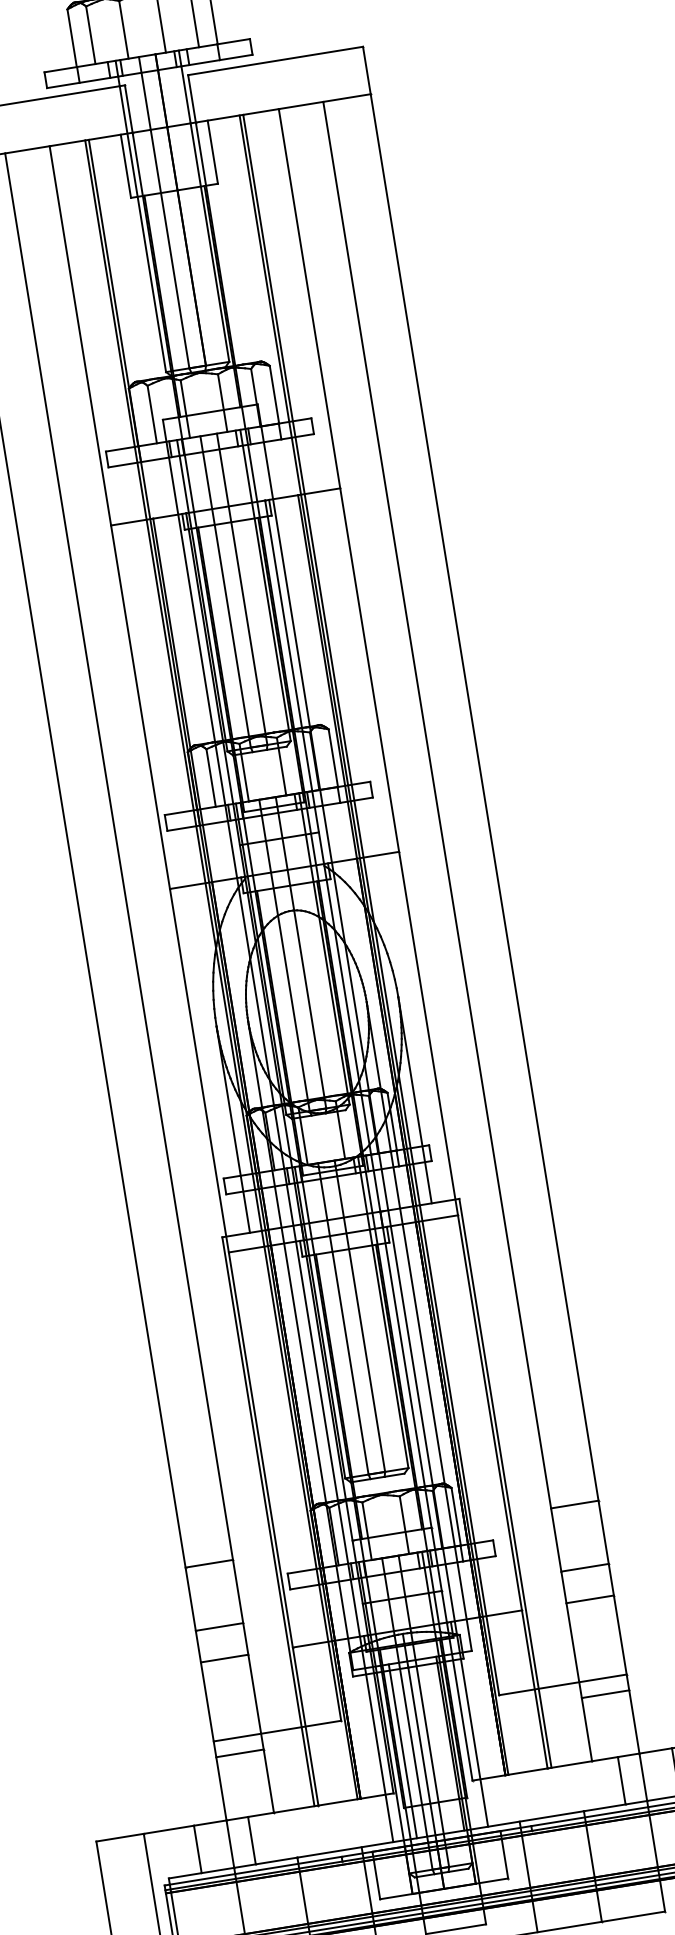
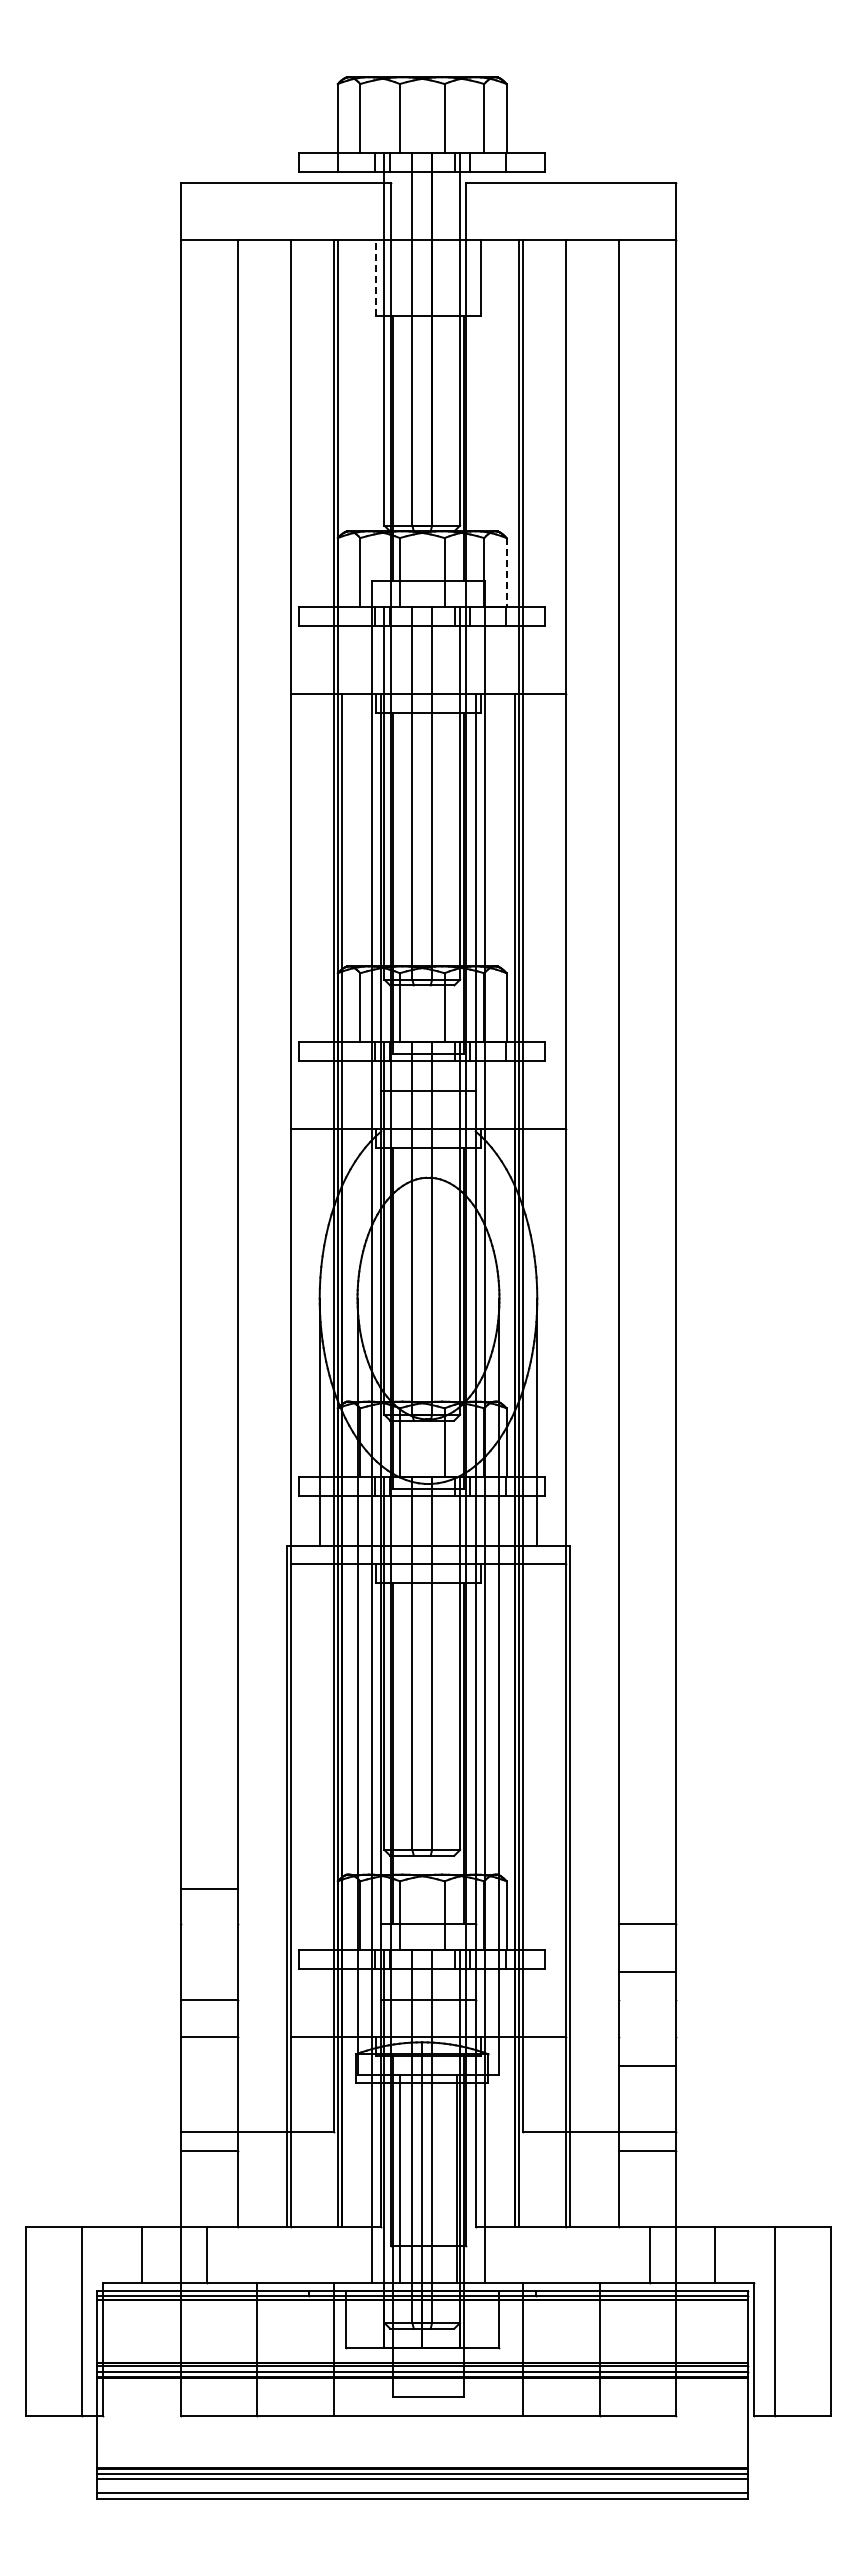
line: (125, 165) -> (376, 277), solid -> dashed
line: (274, 395) -> (506, 573), solid -> dashed
line: (209, 1563) -> (209, 1888), moved
line: (584, 1567) -> (646, 1971), moved
line: (589, 1599) -> (646, 2066), moved

